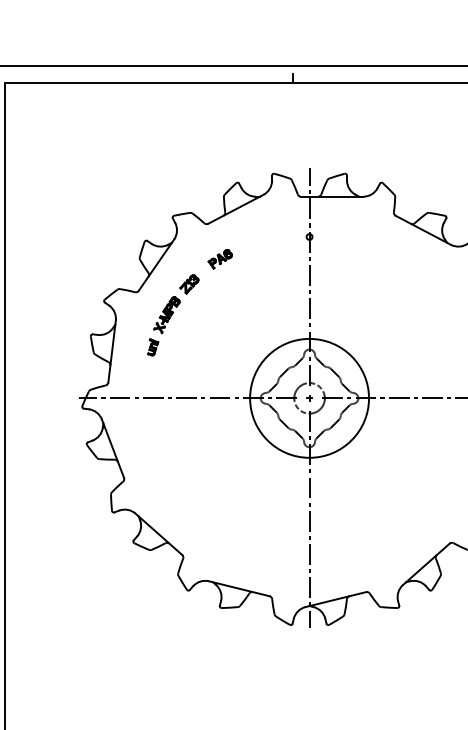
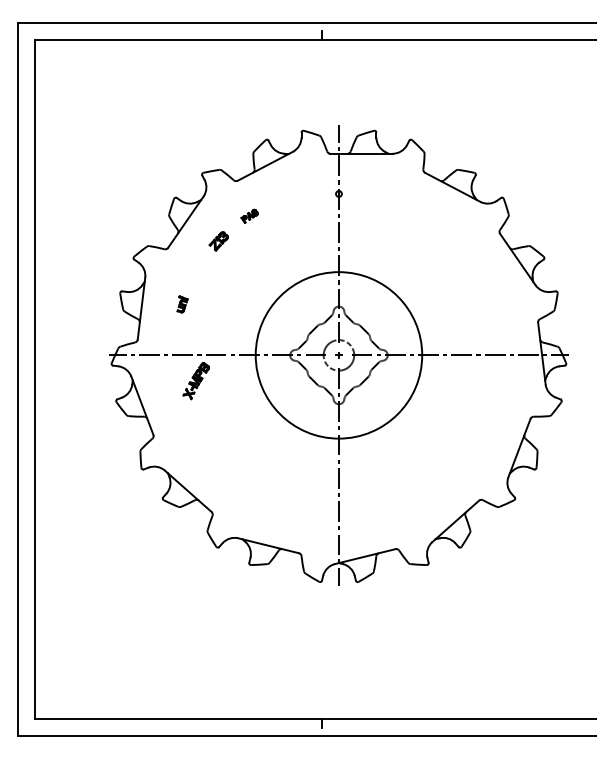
part: (220, 259) -> (249, 216), size x0.7
part: (166, 315) -> (195, 381), moved
circle: (309, 397) -> (338, 354), size x1.4

